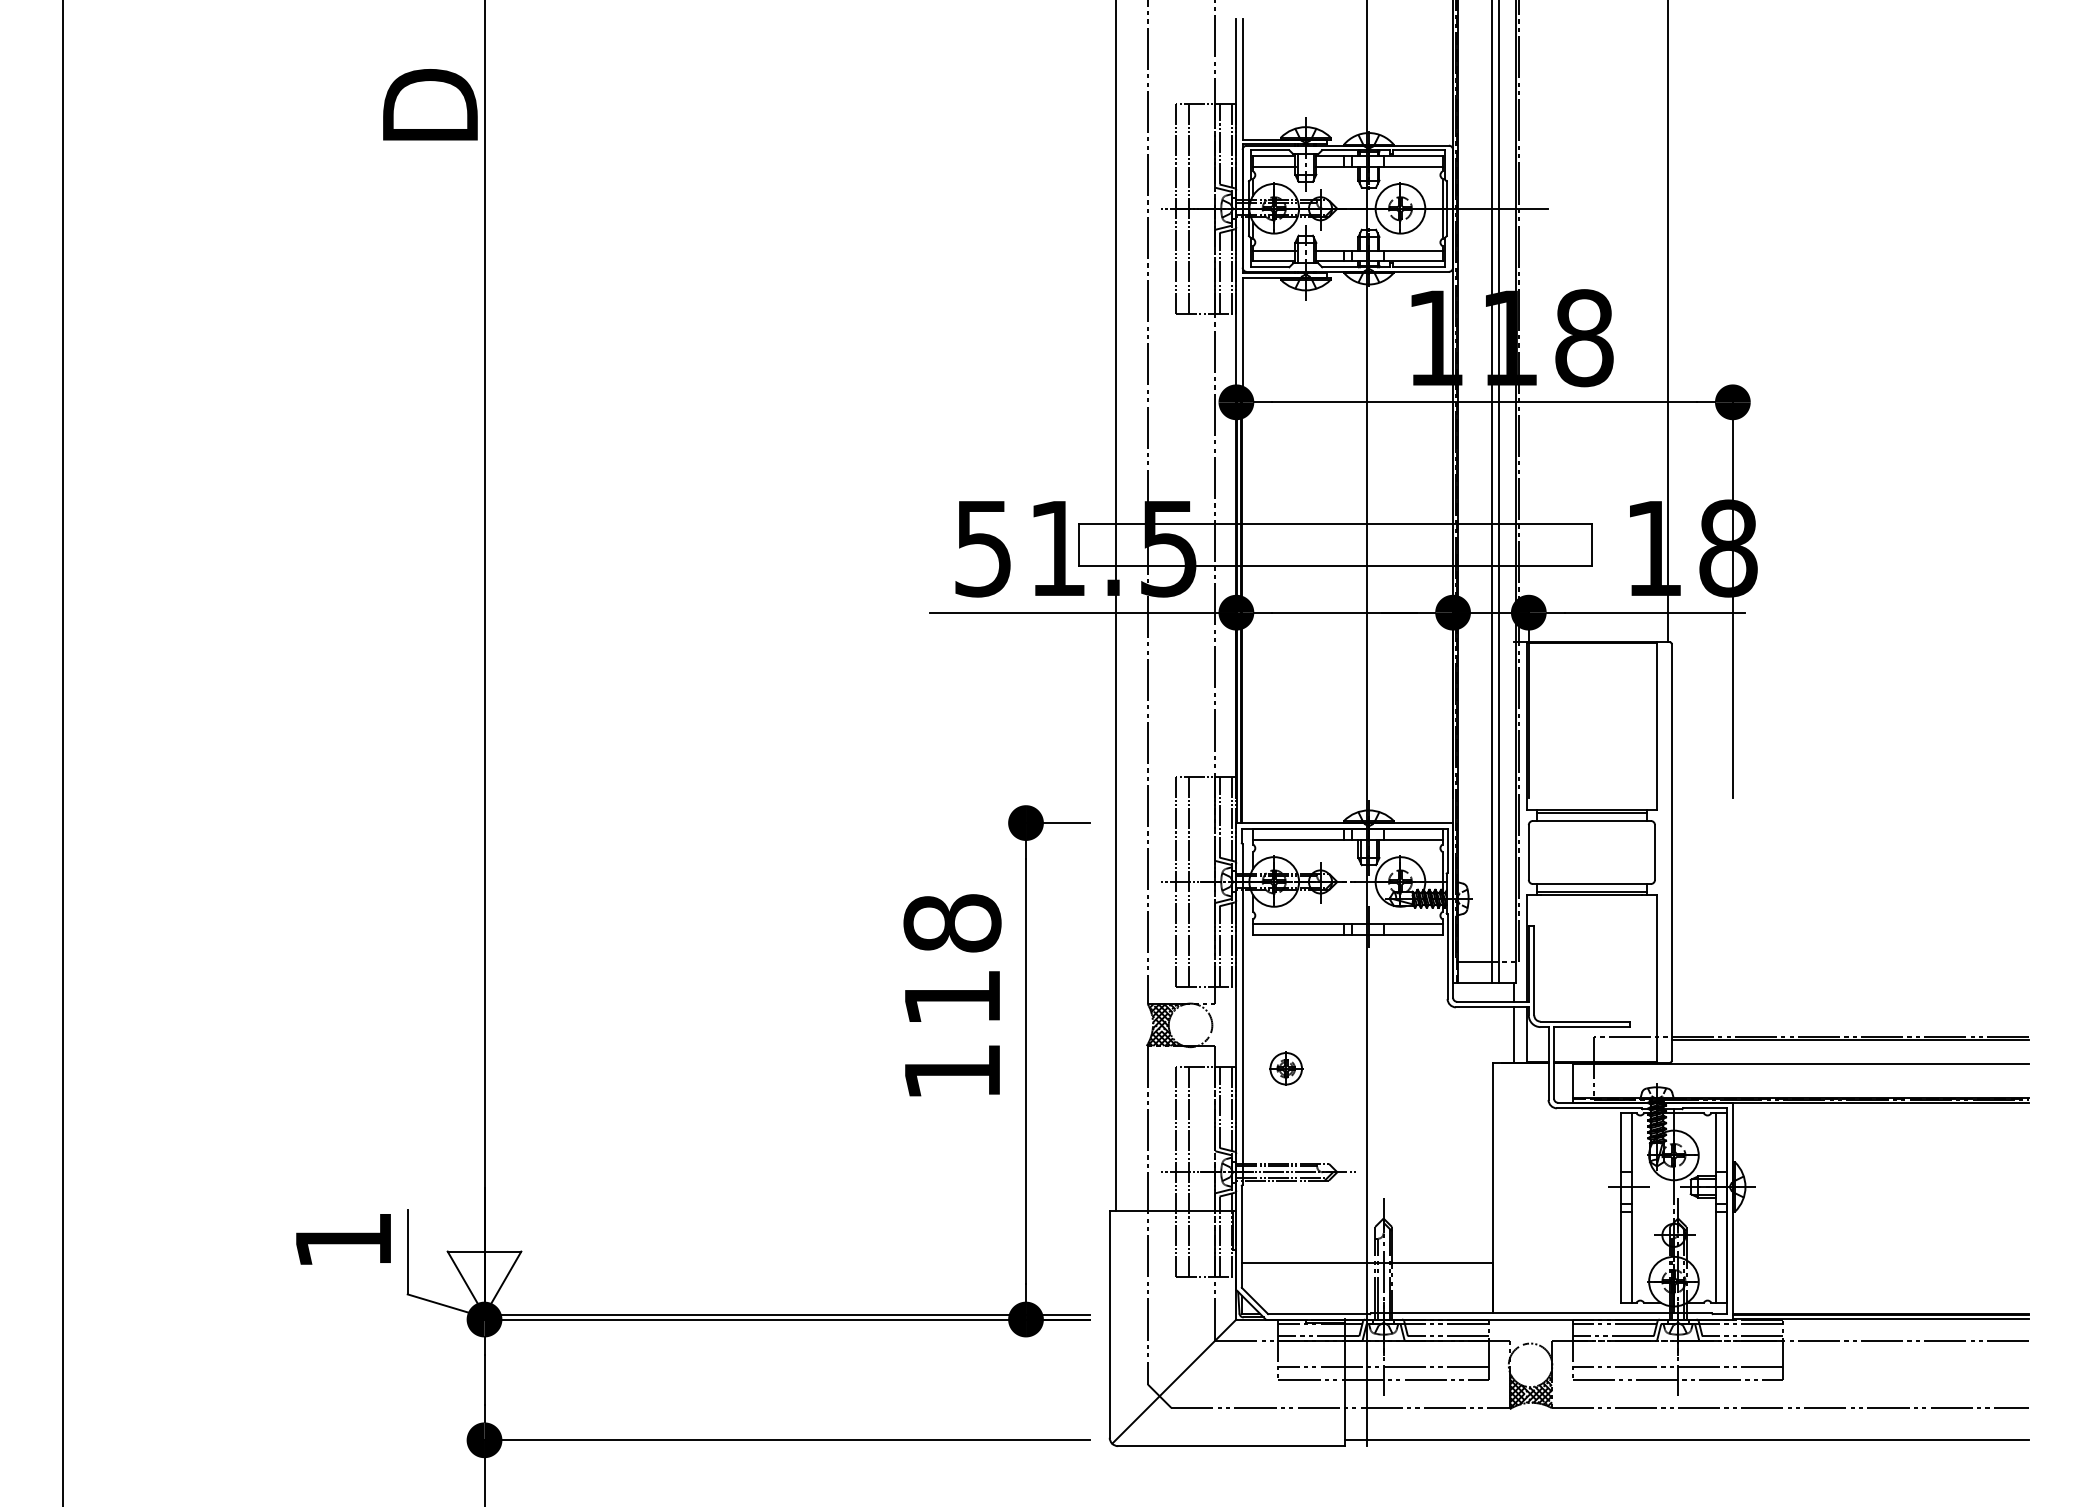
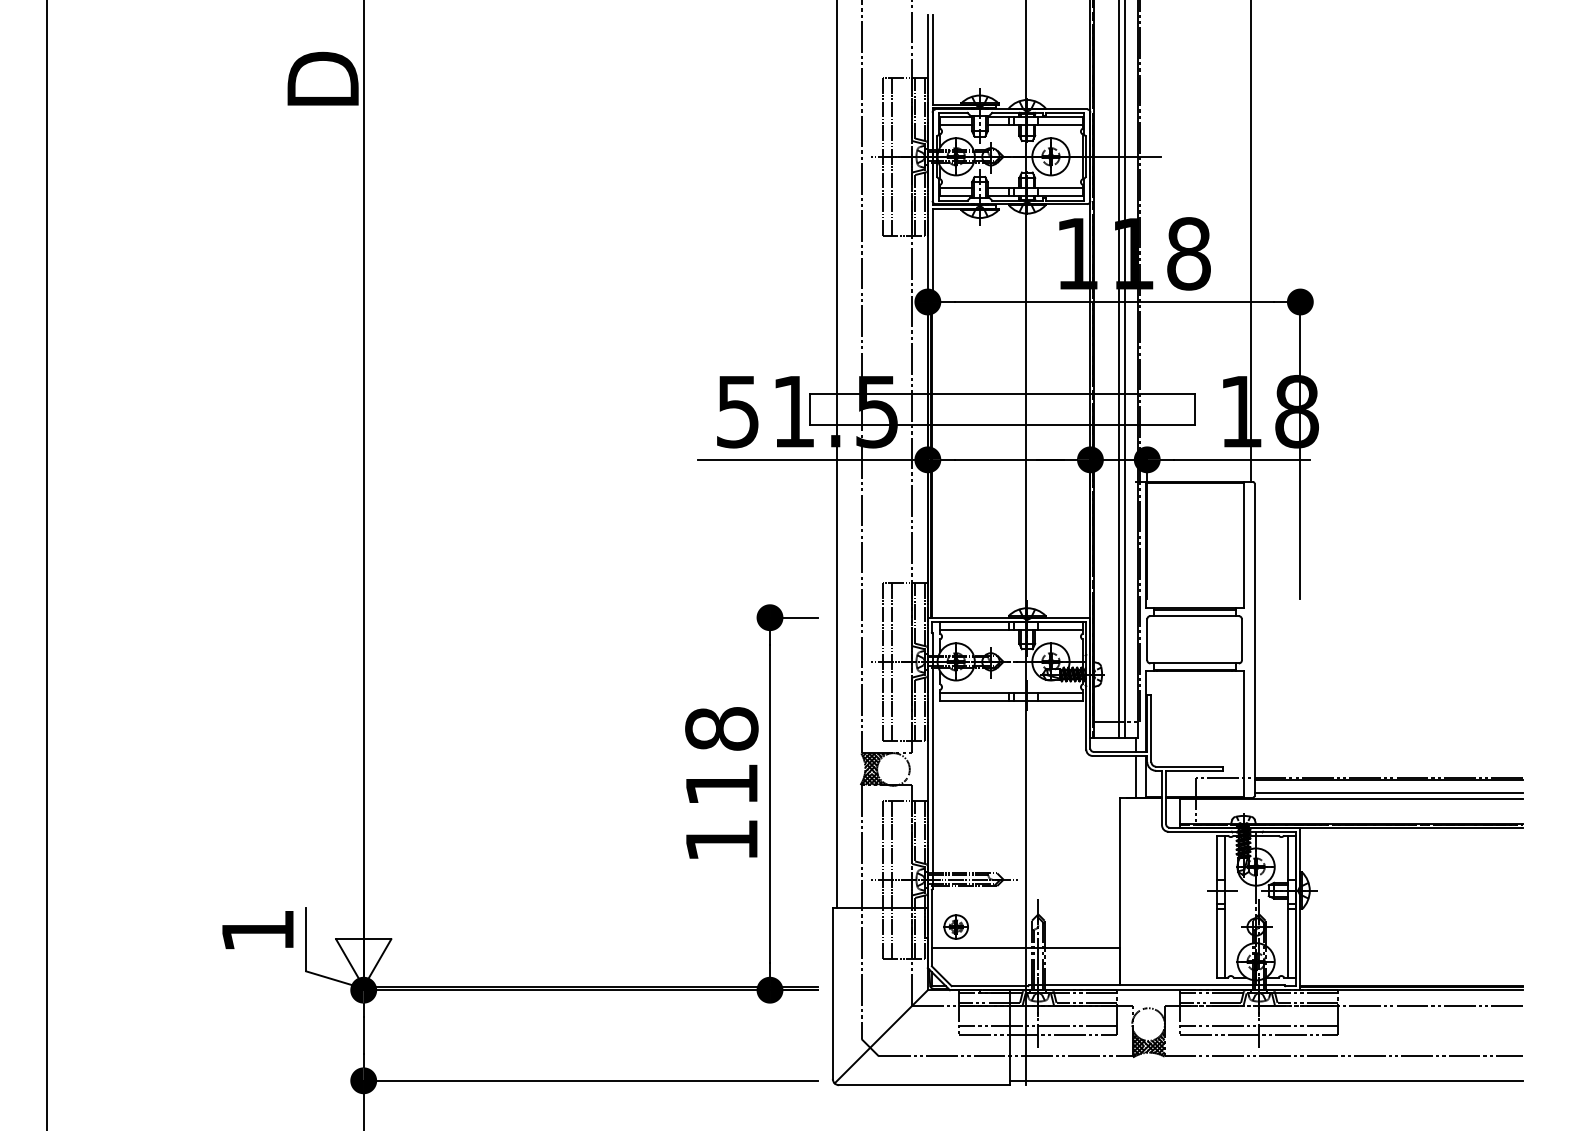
text: (952, 994) -> (721, 782), moved
line: (1850, 1056) -> (1388, 792), added
part: (1285, 1068) -> (955, 926), moved

